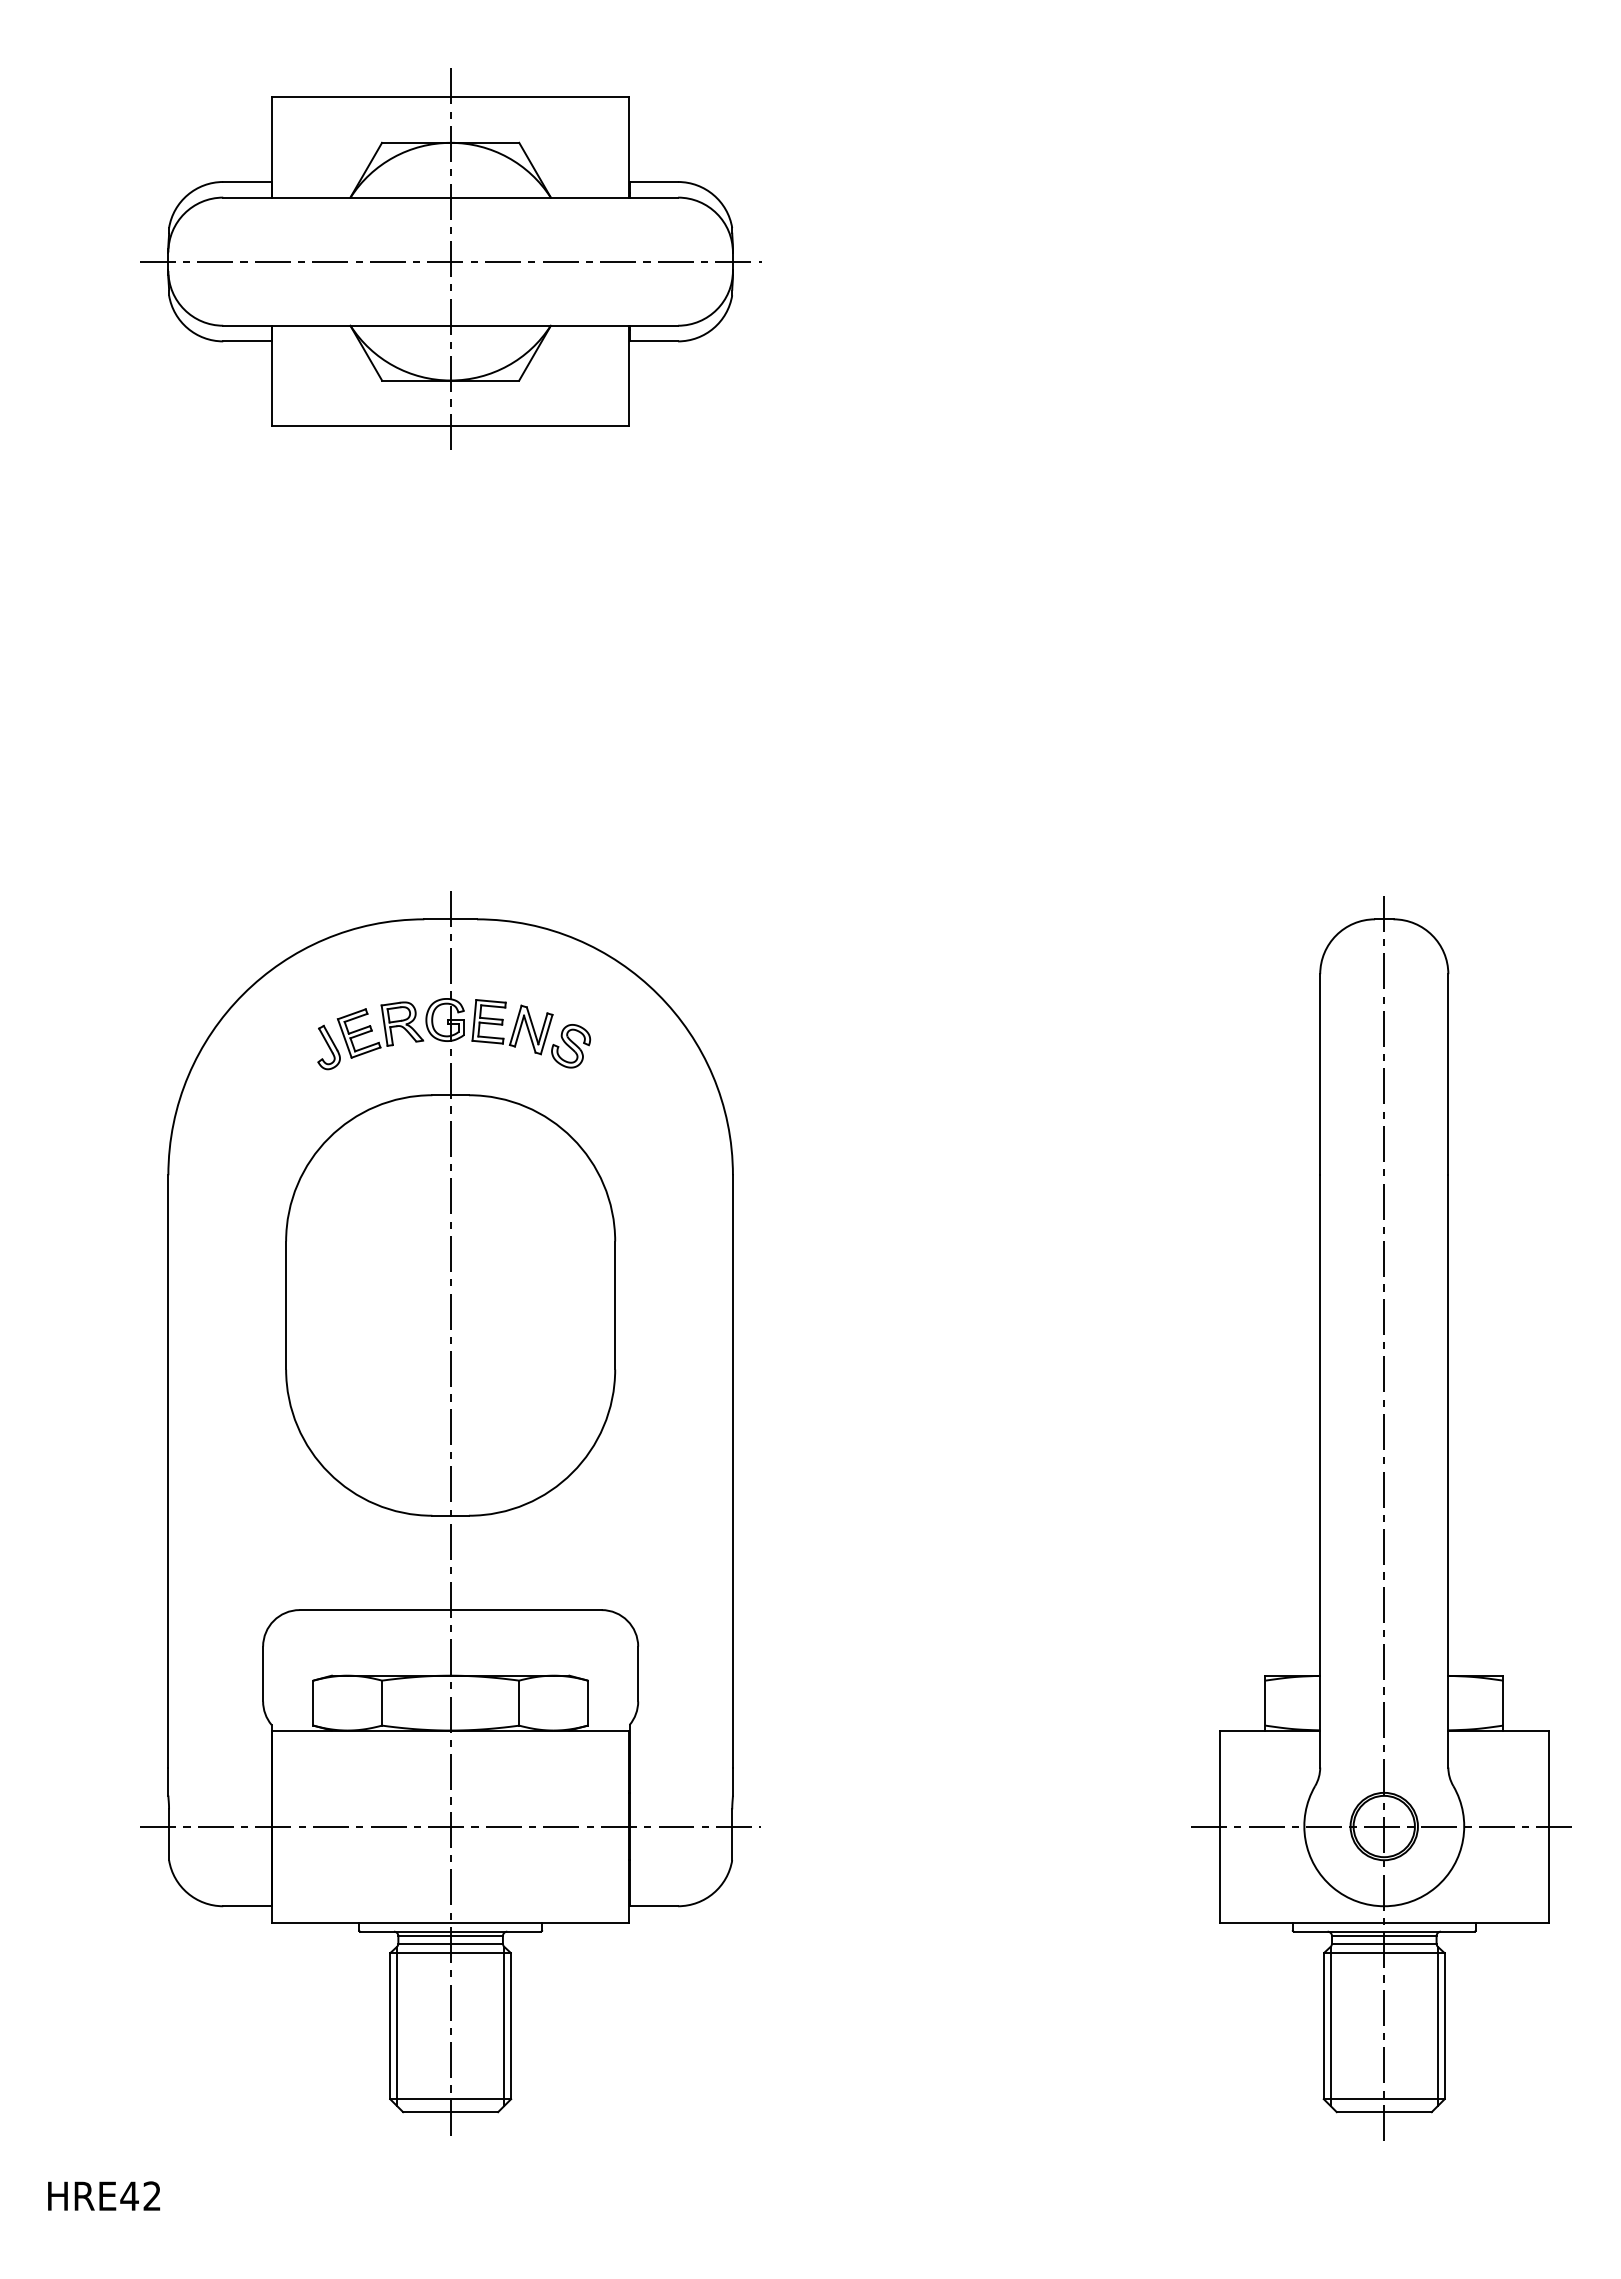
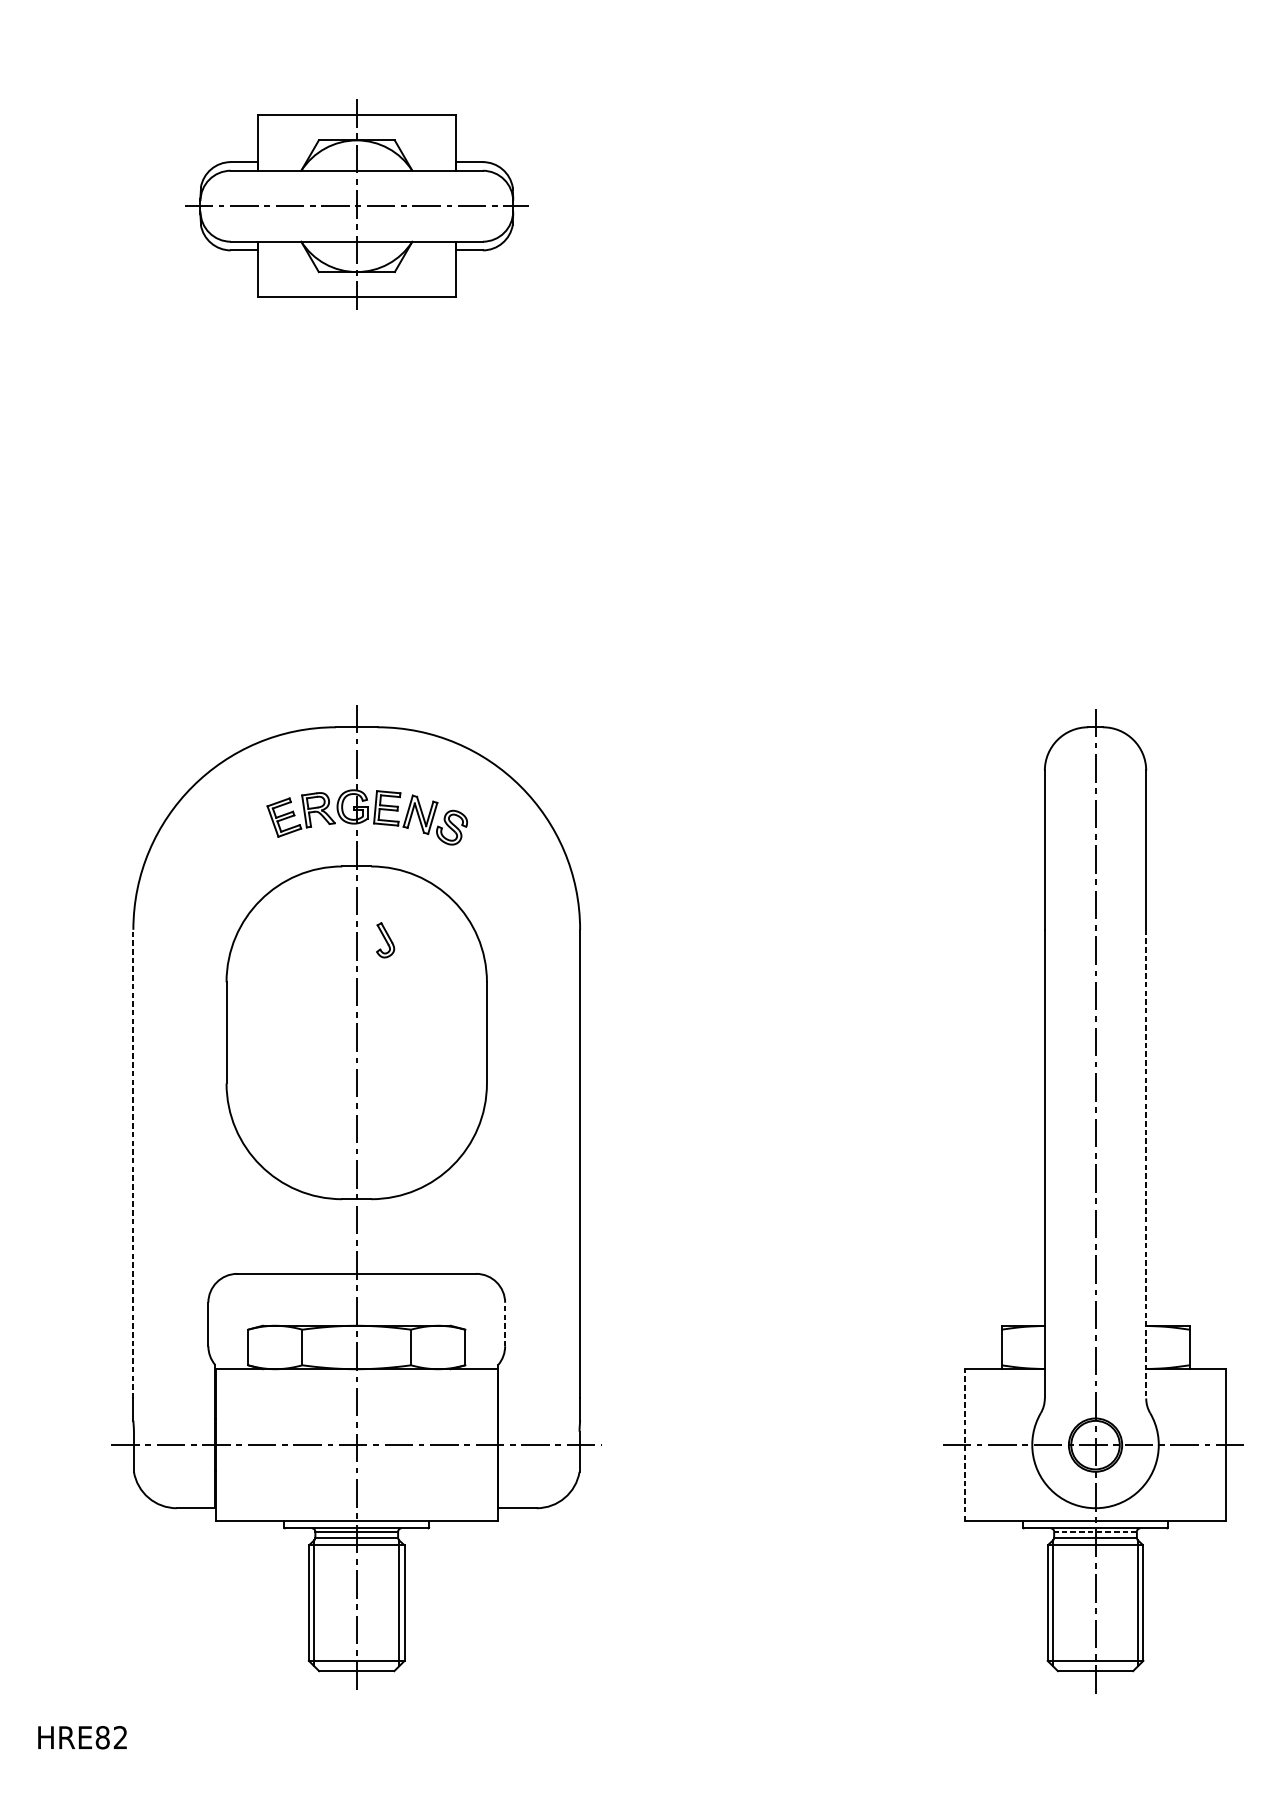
part: (450, 258) -> (356, 204), size x0.7
part: (328, 1047) -> (385, 940), moved
line: (168, 1470) -> (133, 1163), solid -> dashed
line: (1448, 1471) -> (1146, 1164), solid -> dashed
line: (638, 1673) -> (505, 1324), solid -> dashed
line: (1219, 1826) -> (965, 1445), solid -> dashed
line: (1383, 1936) -> (1094, 1532), solid -> dashed
text: (129, 2196) -> (102, 1737), HRE42 -> HRE82

